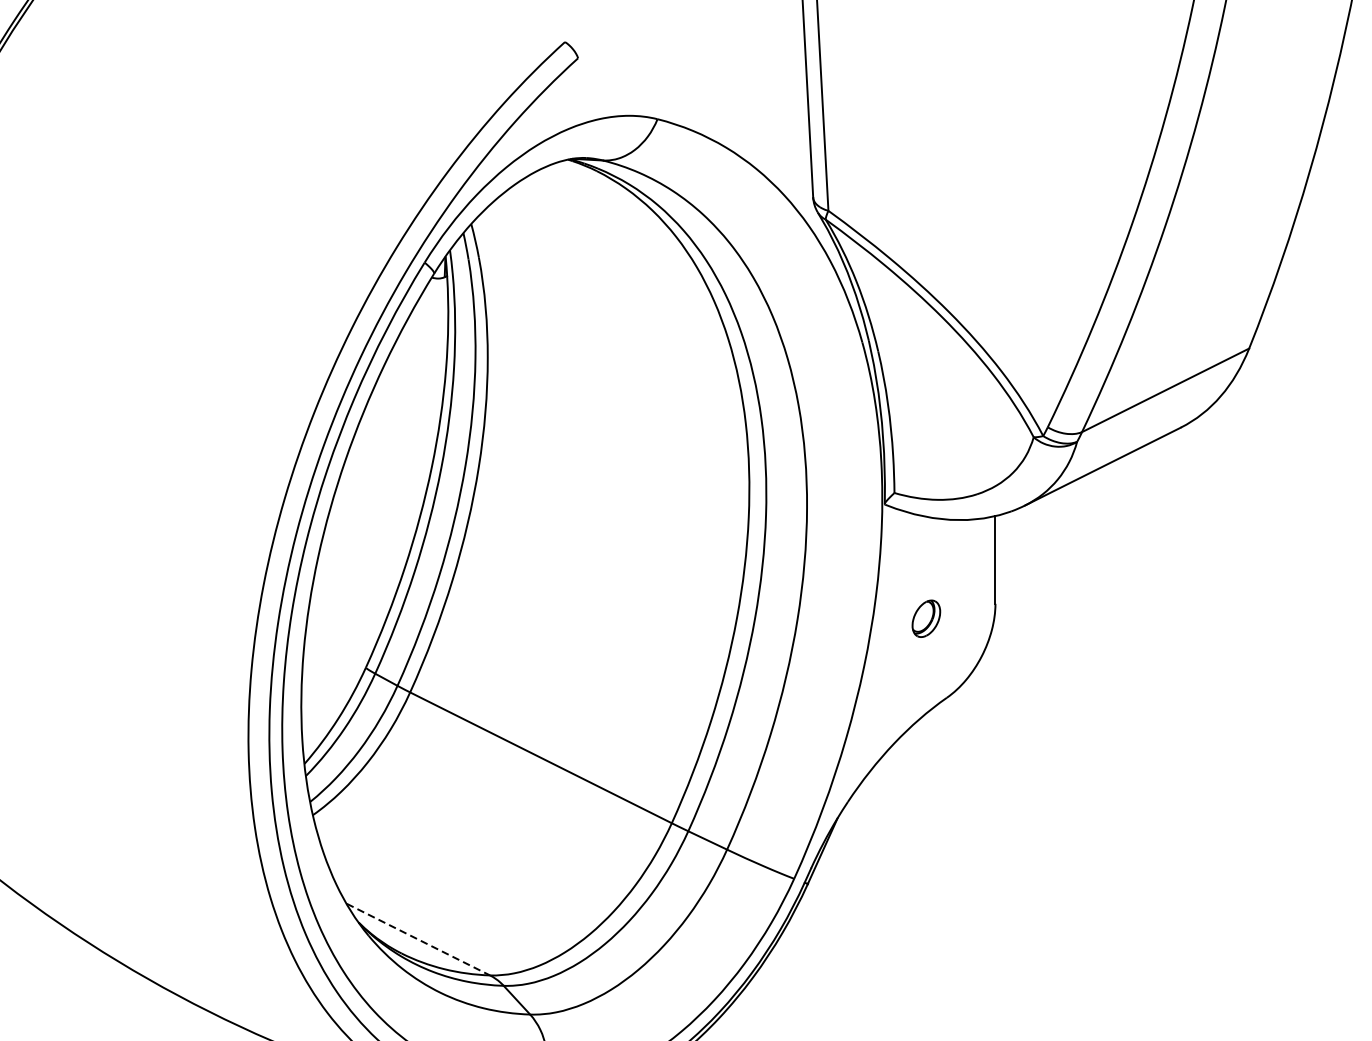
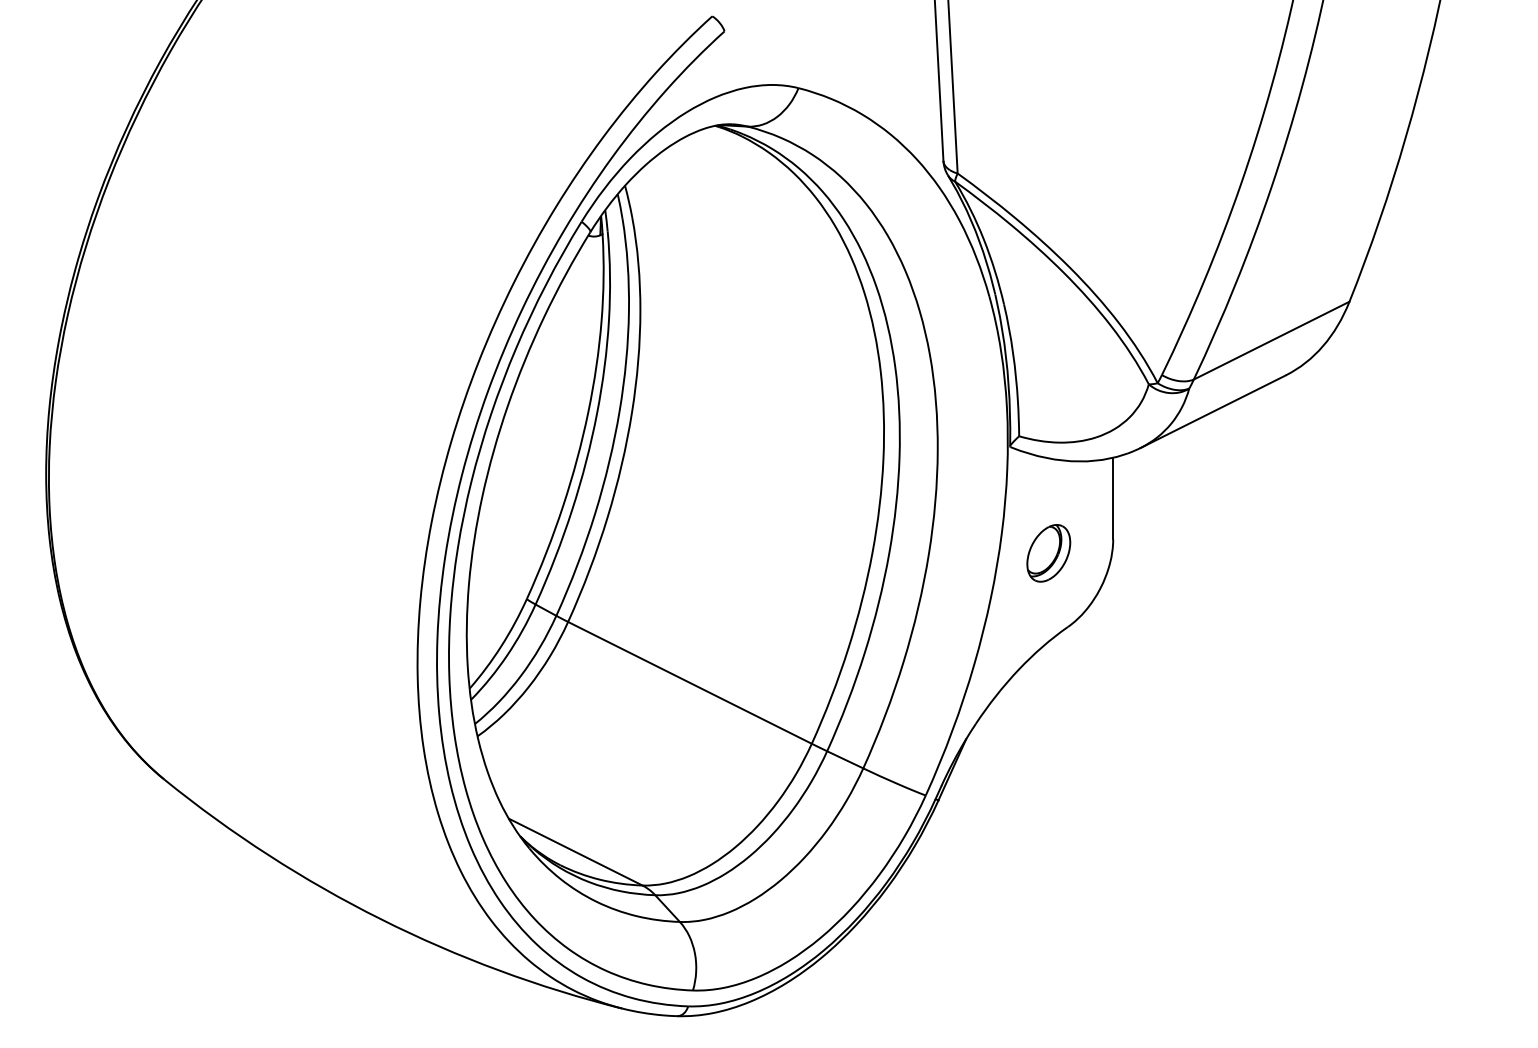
part: (925, 618) -> (1048, 553), size x1.67
line: (418, 939) -> (575, 852), dashed -> solid

